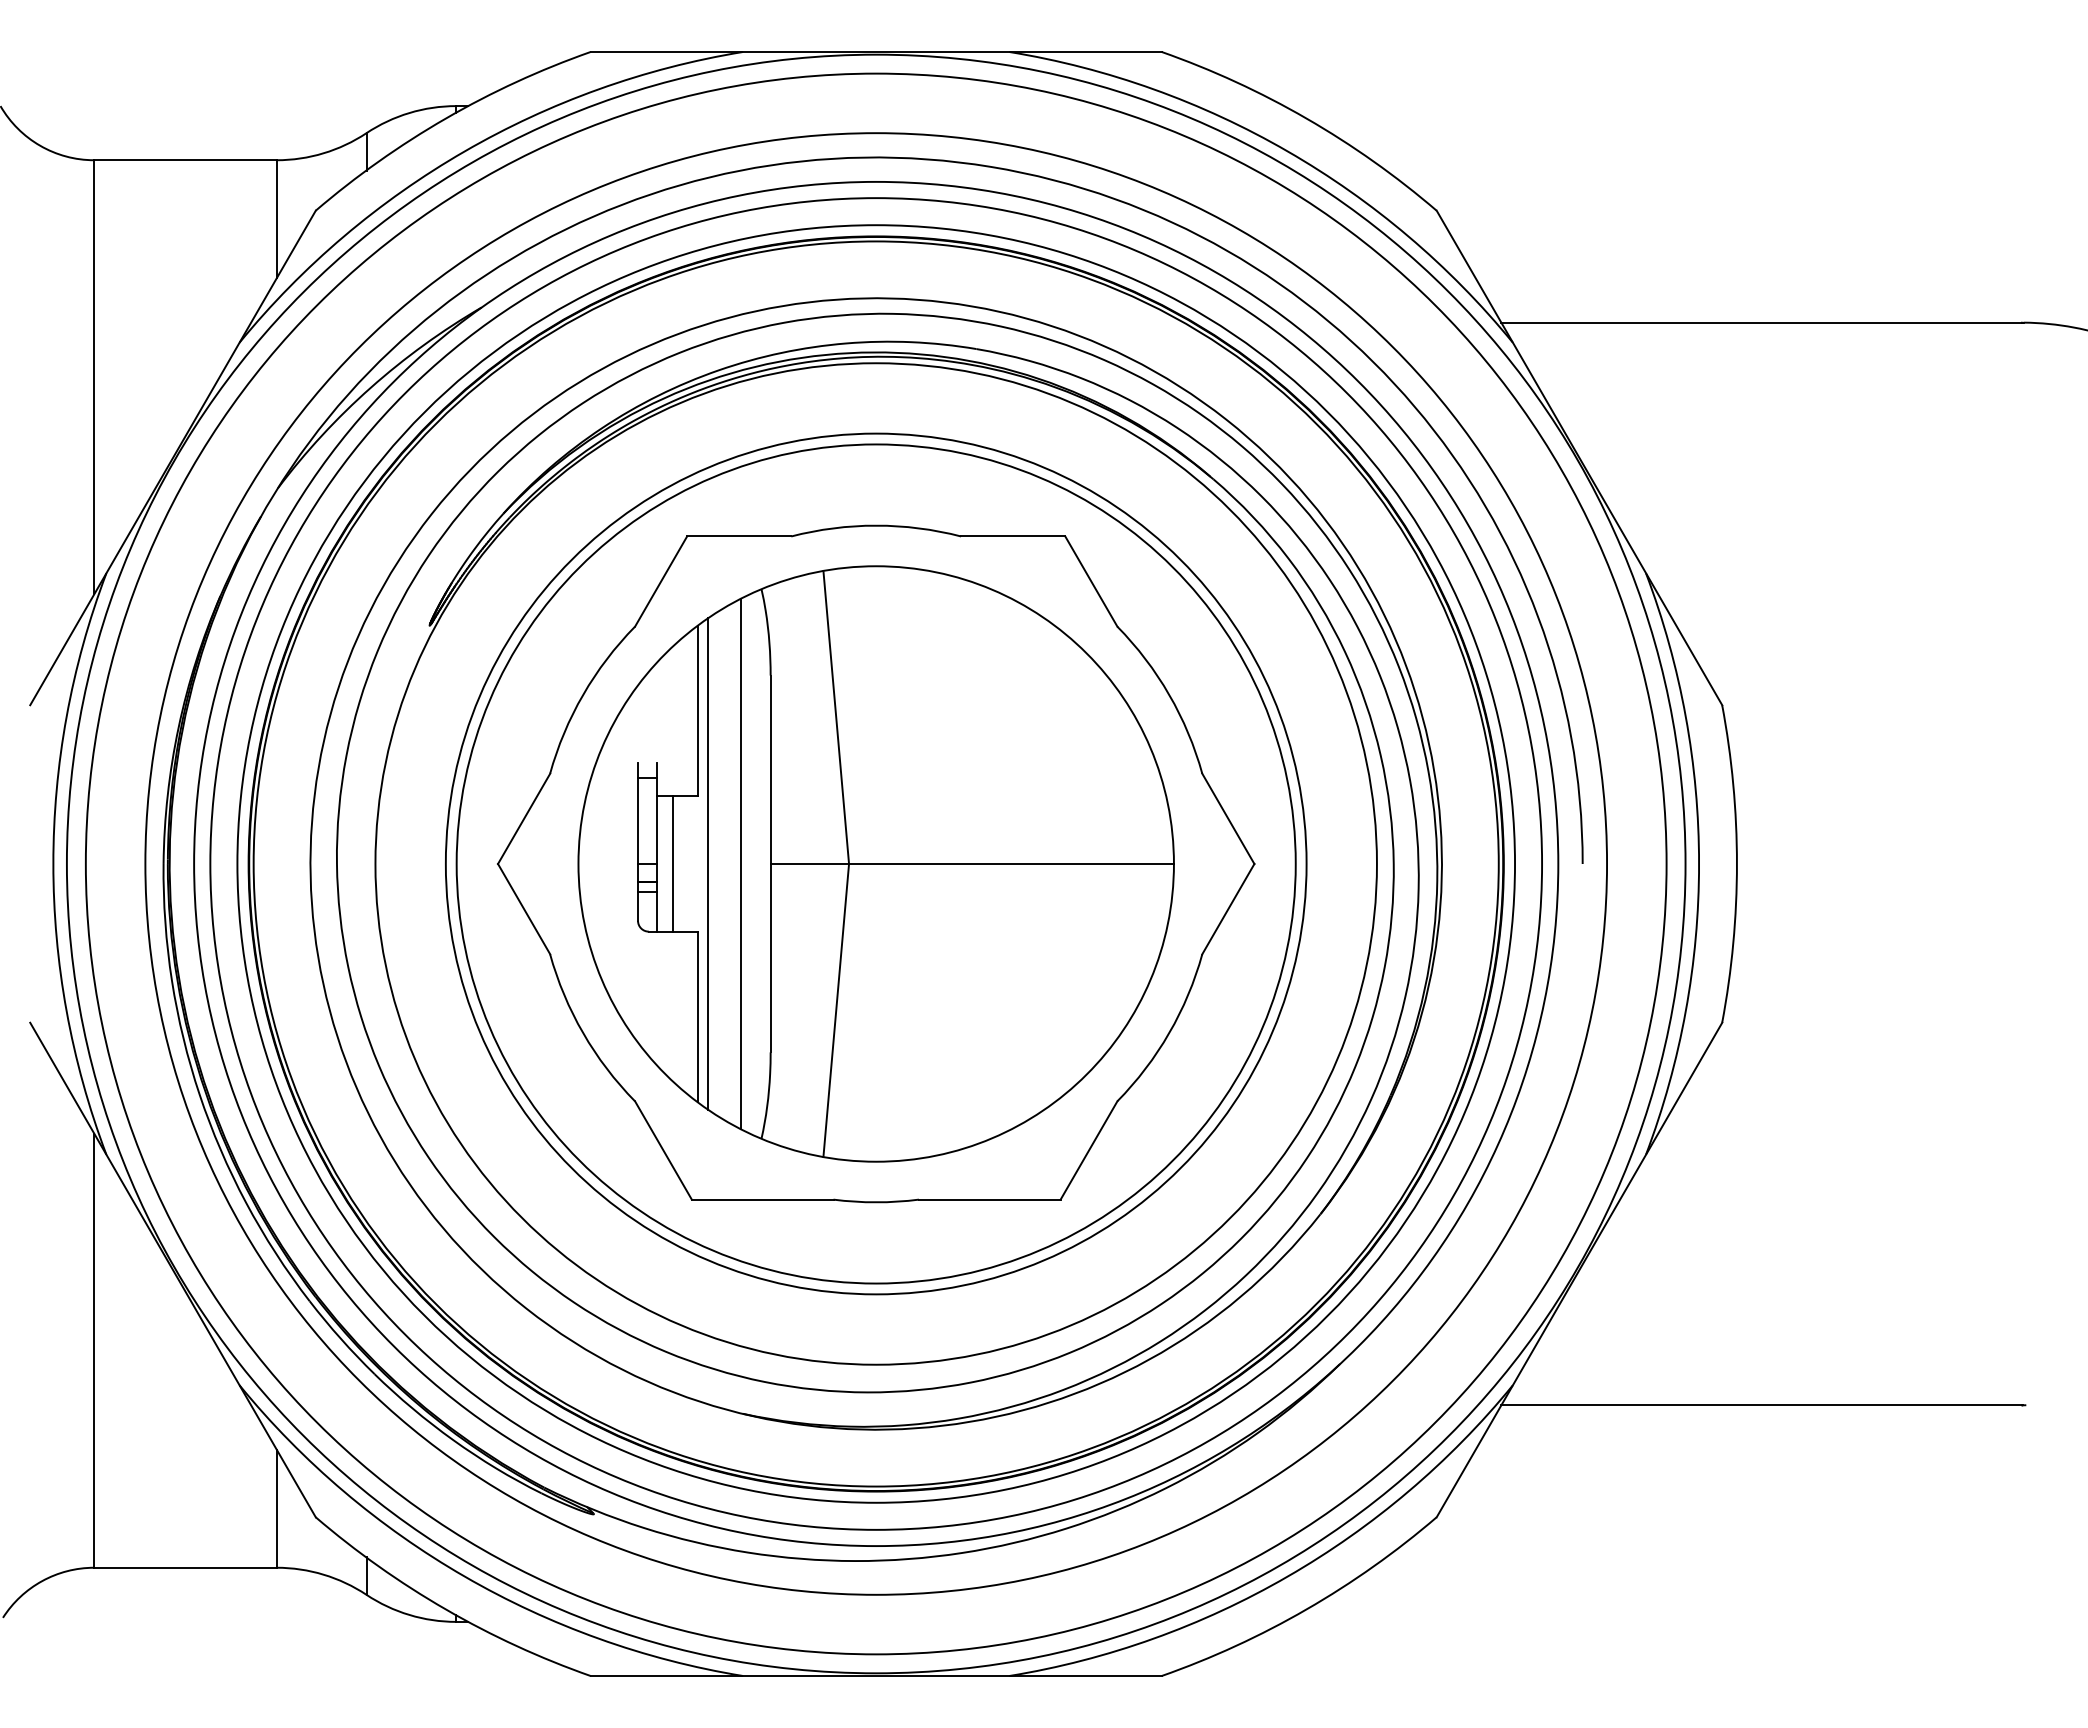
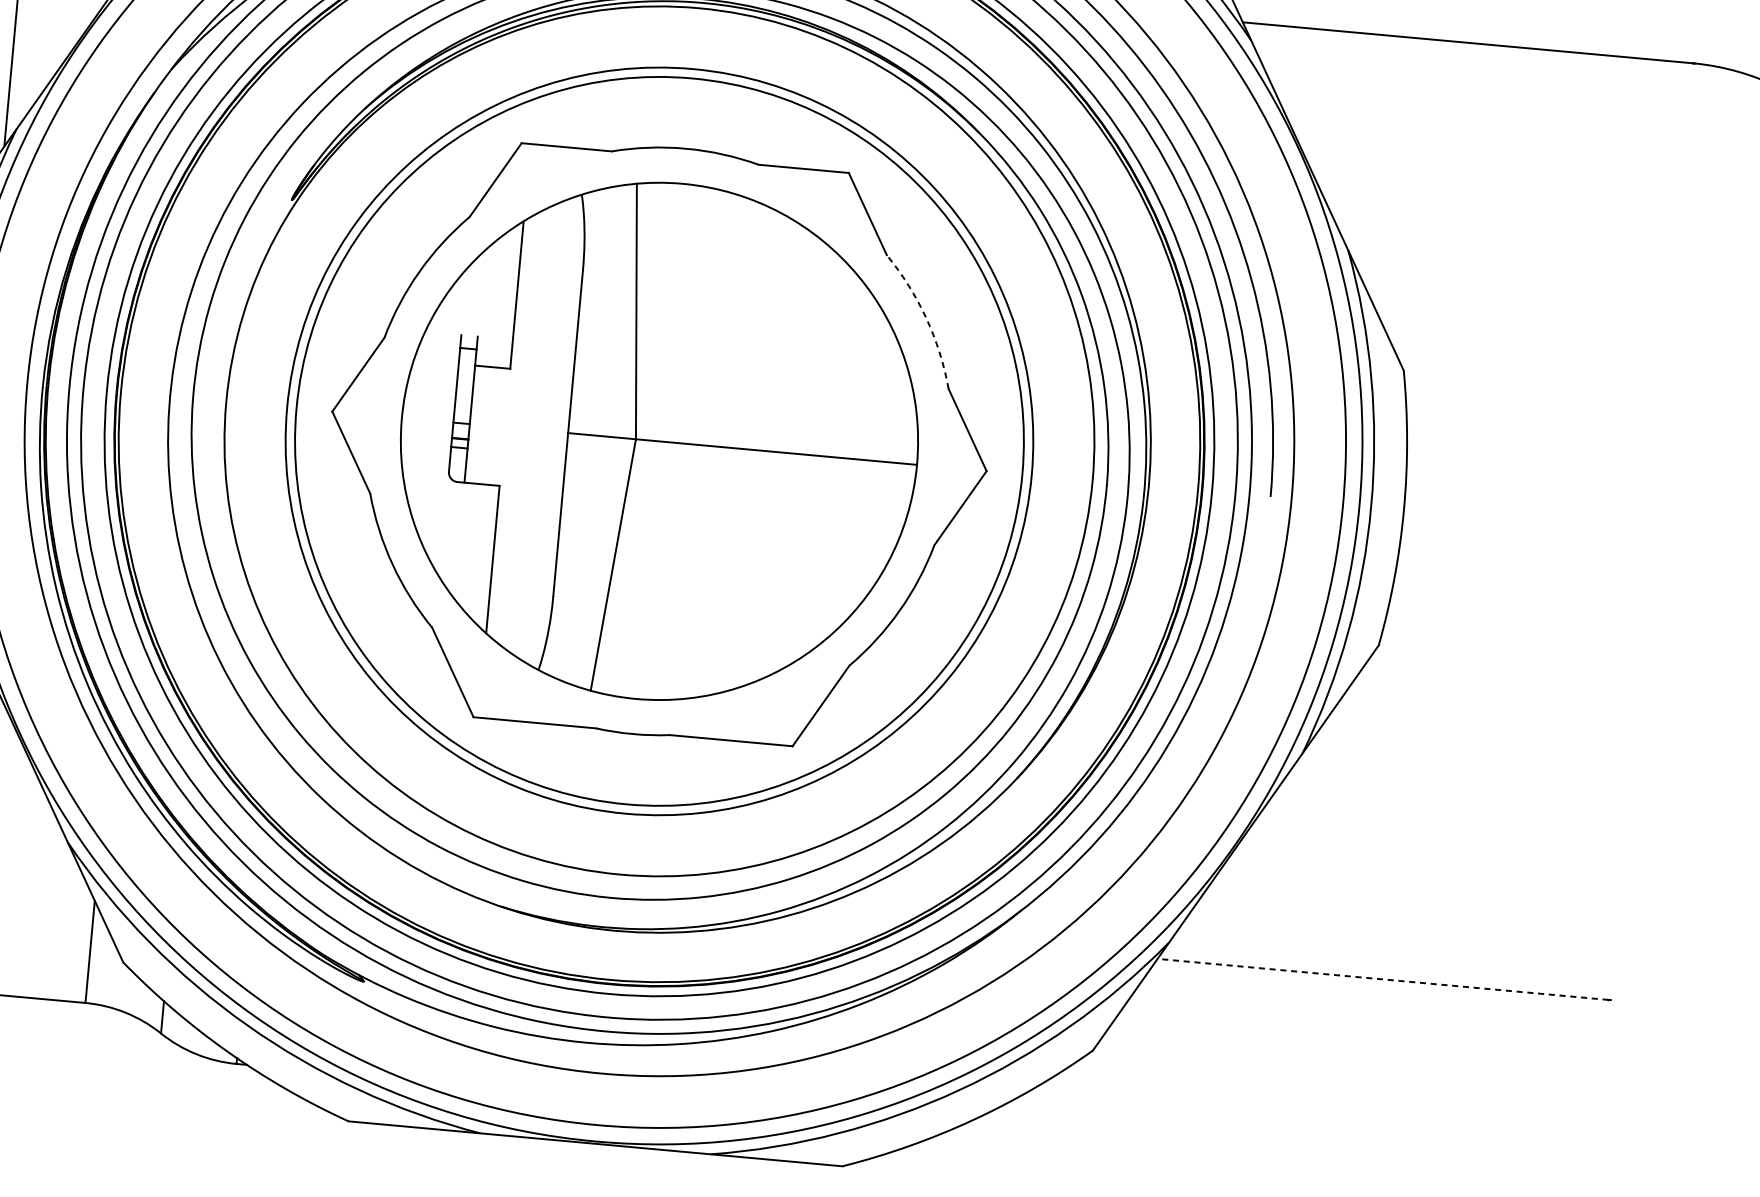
arc: (1169, 694) -> (926, 317), solid -> dashed
line: (673, 863) -> (484, 425), removed
line: (708, 863) -> (514, 427), removed
line: (740, 863) -> (542, 430), removed
line: (1761, 1405) -> (1382, 979), solid -> dashed

